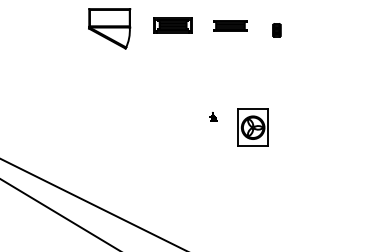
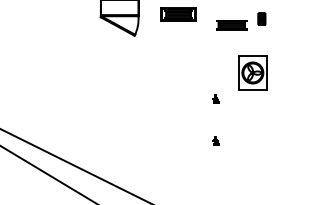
part: (230, 25) -> (231, 24), moved
part: (276, 30) -> (261, 18), moved
part: (252, 127) -> (252, 72), moved
part: (213, 161) -> (216, 140), added

